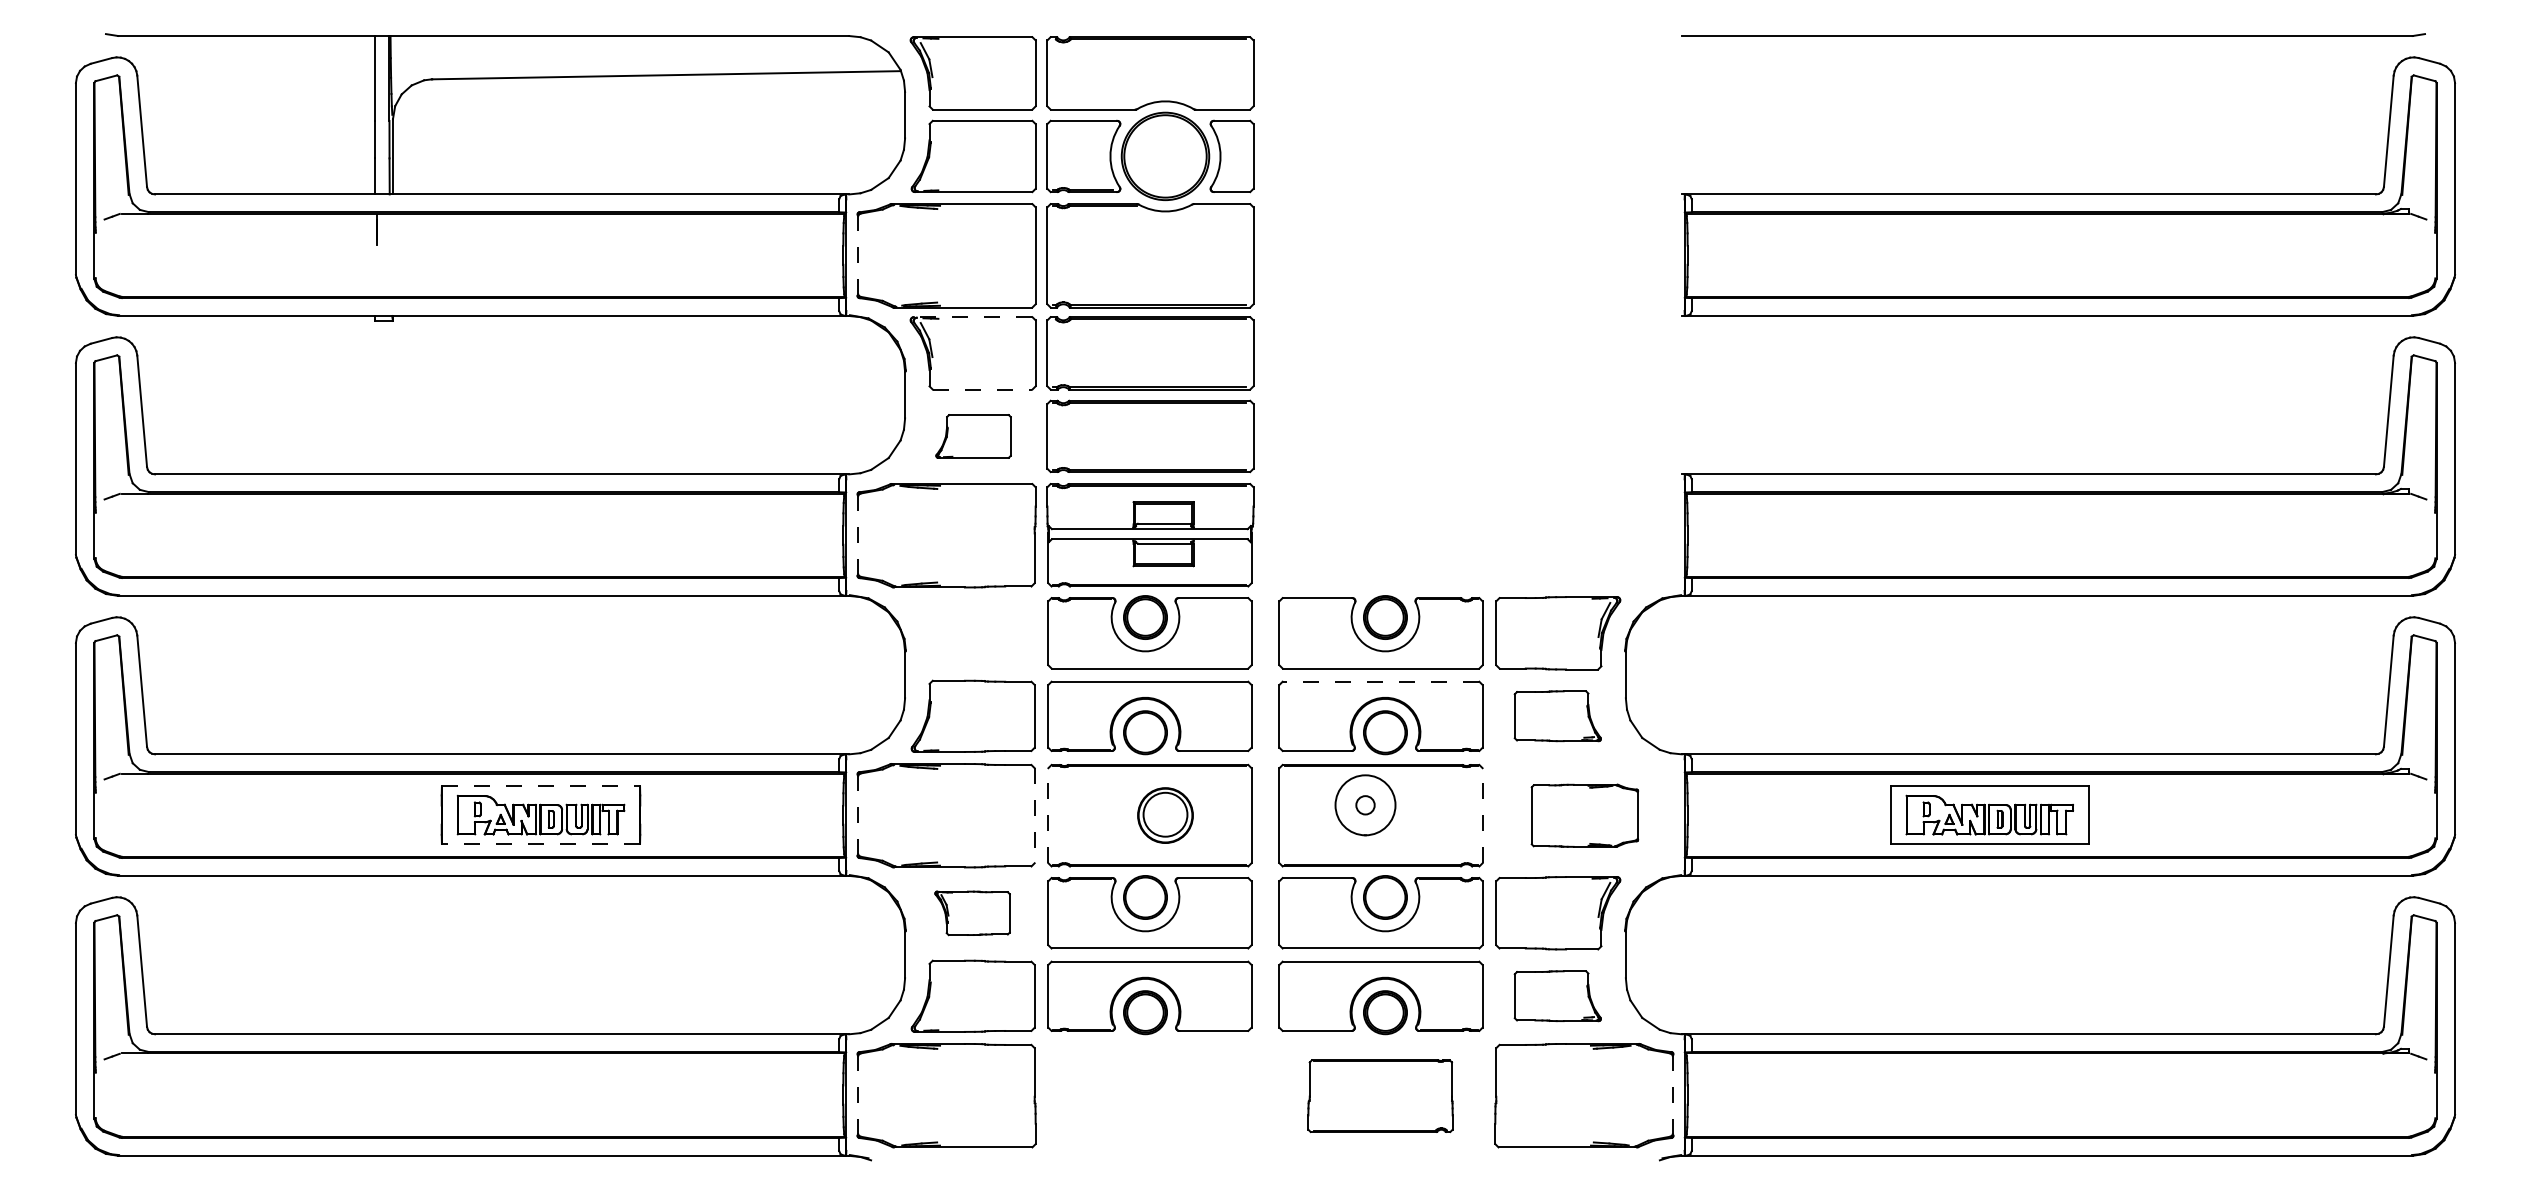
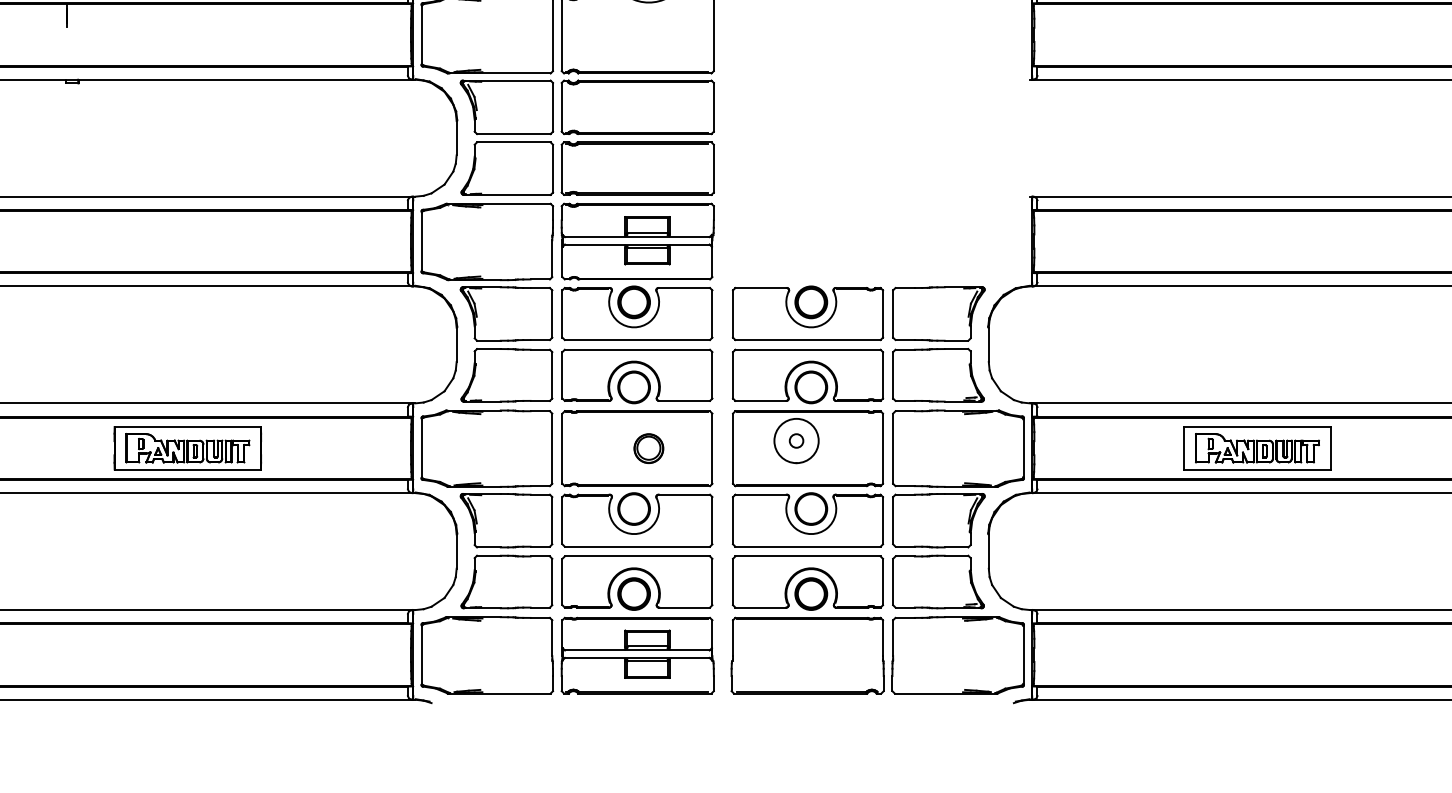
line: (857, 255) -> (421, 35), dashed -> solid
line: (972, 317) -> (506, 80), dashed -> solid
line: (982, 389) -> (513, 134), dashed -> solid
part: (973, 436) -> (507, 168), size x1.67
line: (857, 535) -> (421, 241), dashed -> solid
part: (972, 633) -> (506, 314), added
line: (1380, 681) -> (807, 349), dashed -> solid
part: (1557, 715) -> (938, 374), size x1.43
line: (541, 786) -> (188, 427), dashed -> solid
line: (857, 815) -> (421, 448), dashed -> solid
line: (1034, 815) -> (552, 448), dashed -> solid
line: (1048, 815) -> (562, 448), dashed -> solid
part: (1165, 815) -> (648, 448), size x0.71
line: (1482, 815) -> (882, 448), dashed -> solid
part: (1584, 815) -> (958, 448), size x1.67
line: (540, 843) -> (187, 469), dashed -> solid
part: (972, 913) -> (506, 520), size x1.67
part: (1557, 995) -> (938, 581), size x1.43
line: (857, 1095) -> (421, 655), dashed -> solid
part: (1150, 1095) -> (637, 655), added
part: (1380, 1095) -> (807, 655), size x1.43
line: (1673, 1095) -> (1023, 655), dashed -> solid

